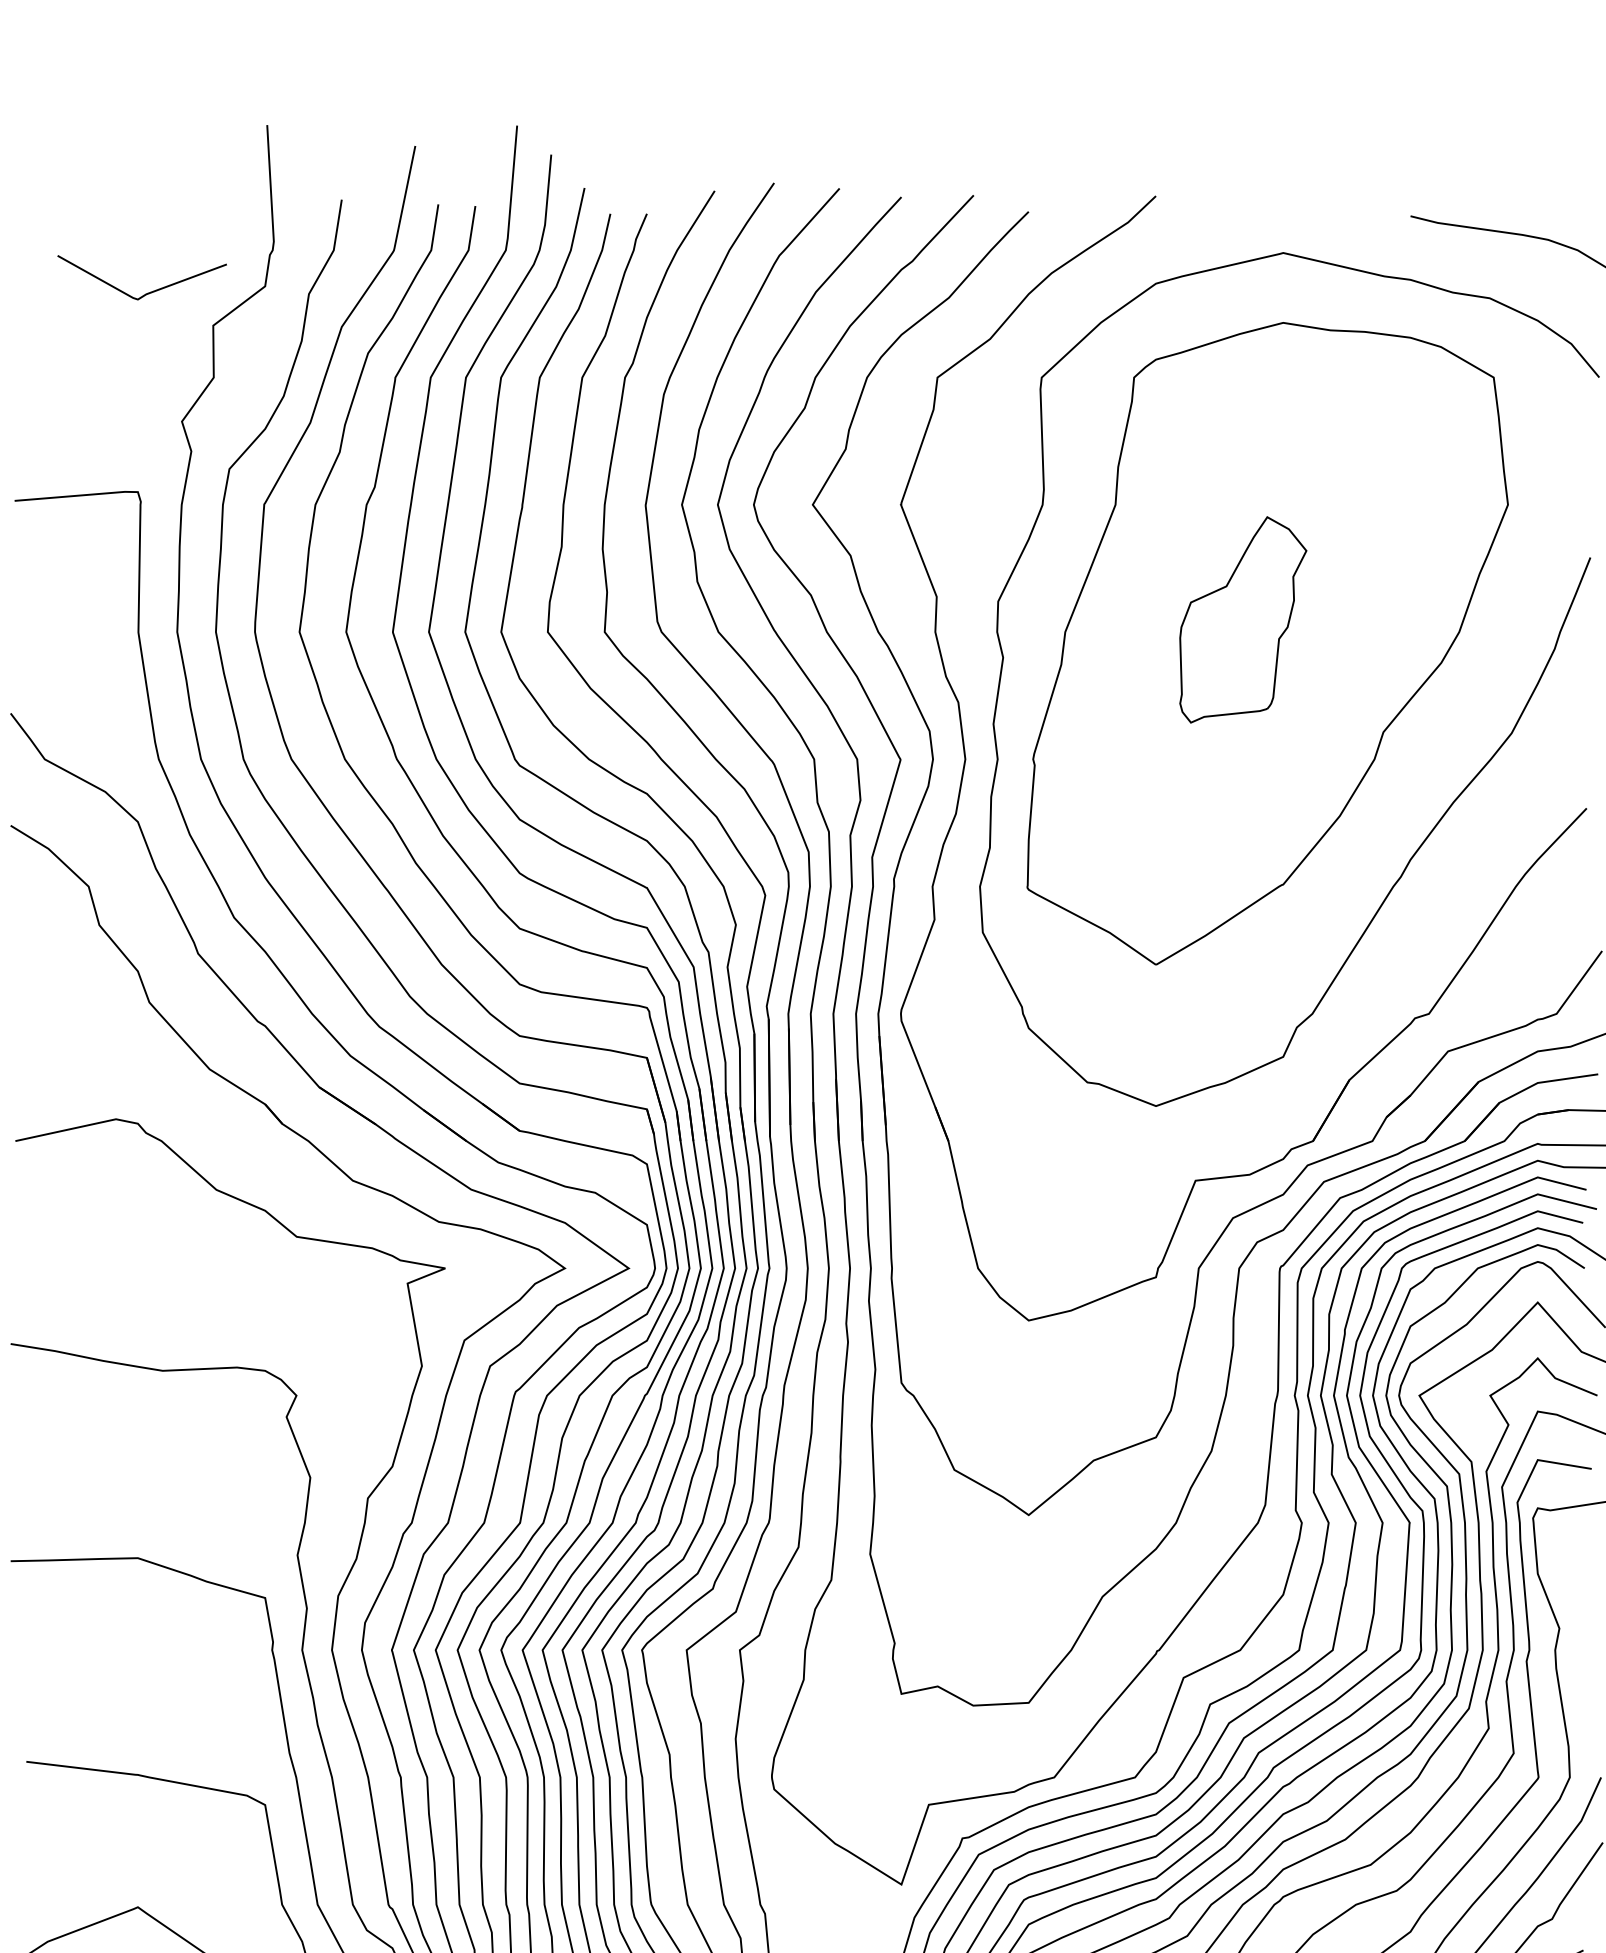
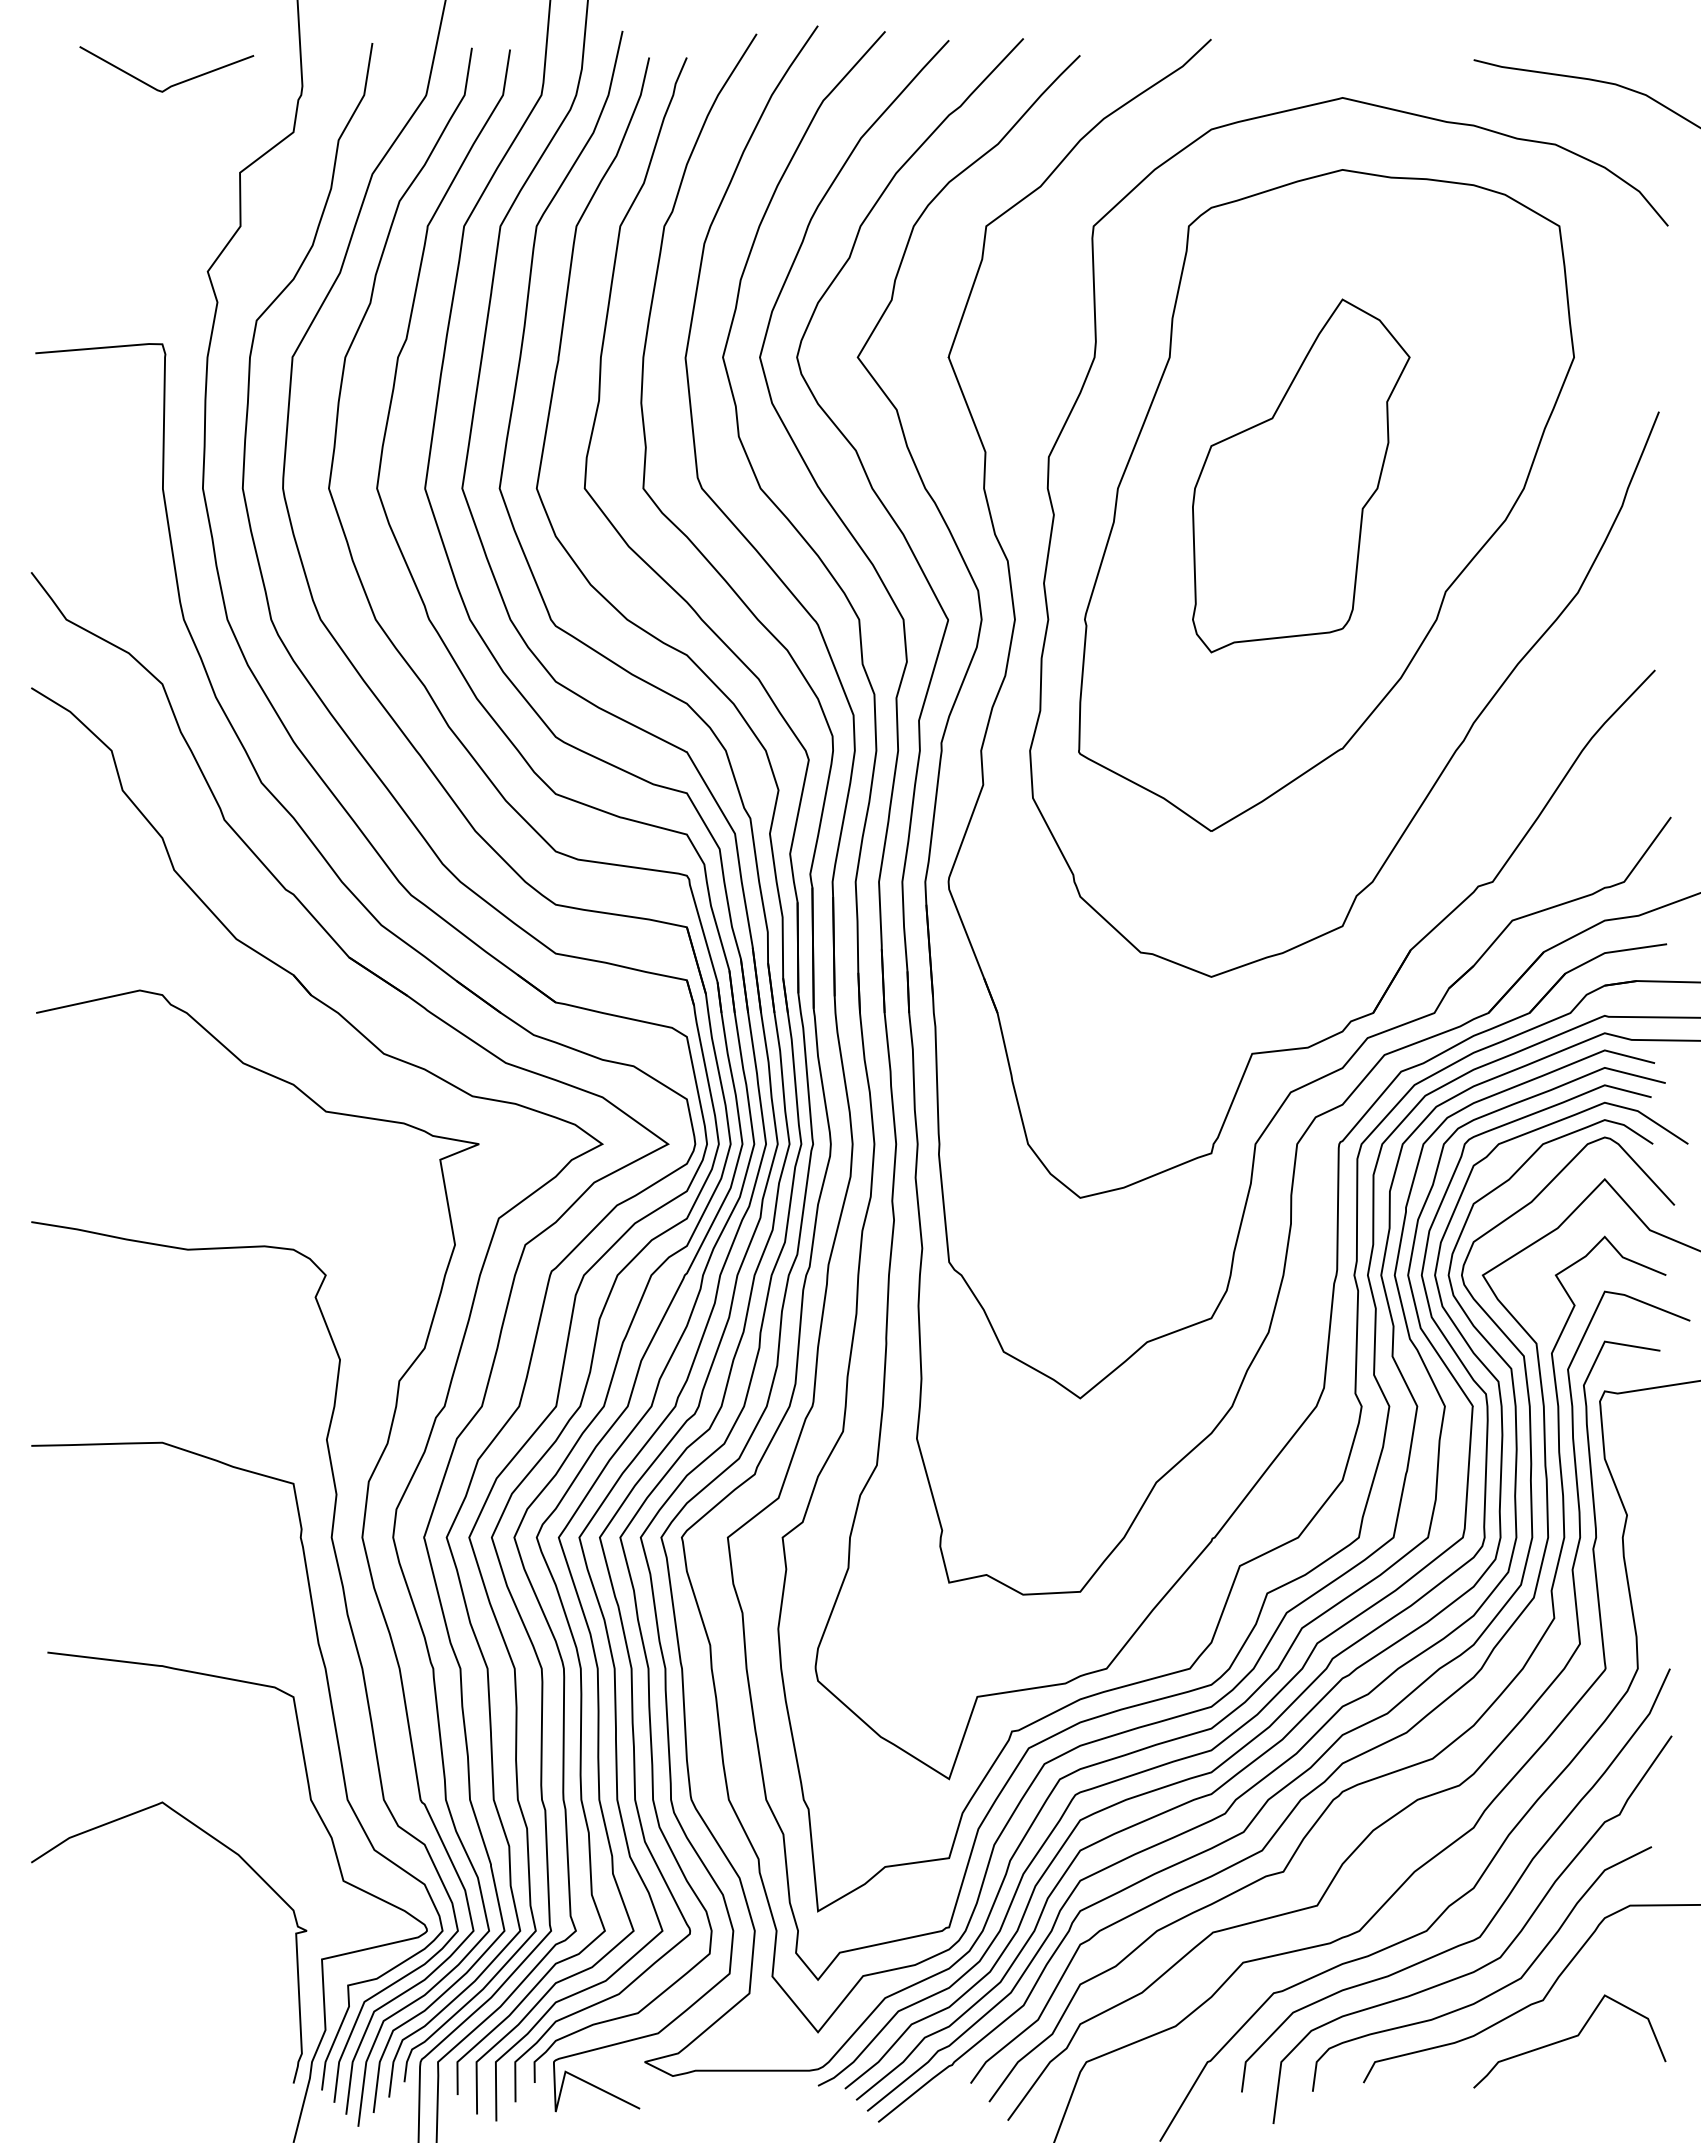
line: (145, 293) -> (170, 85), moved
part: (1243, 619) -> (1301, 475), size x1.67

